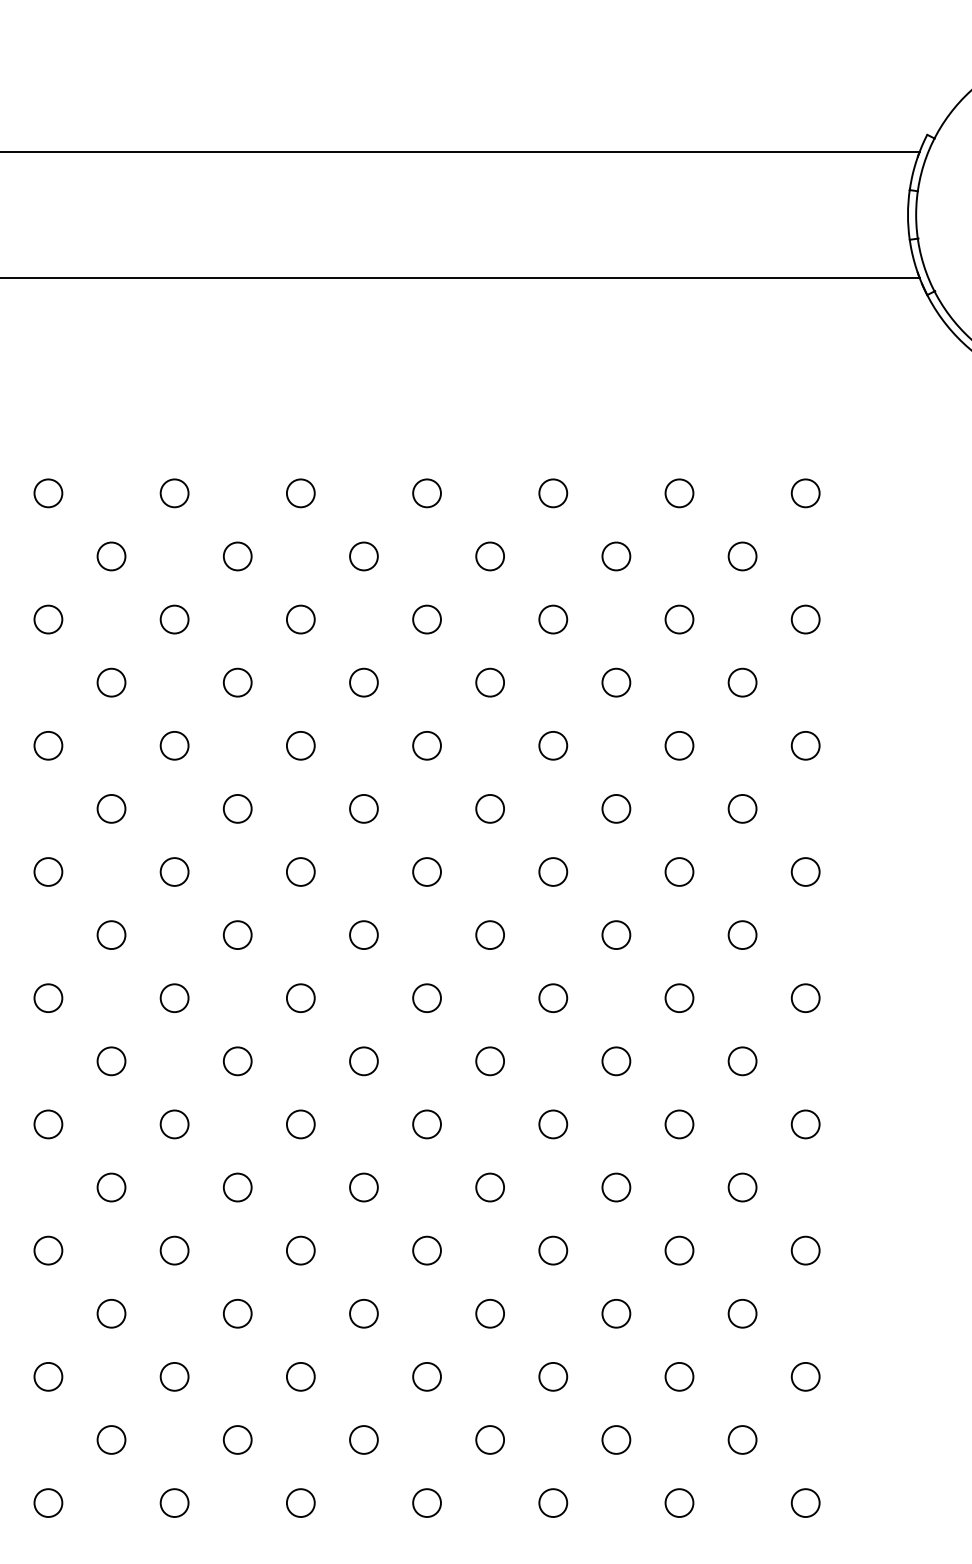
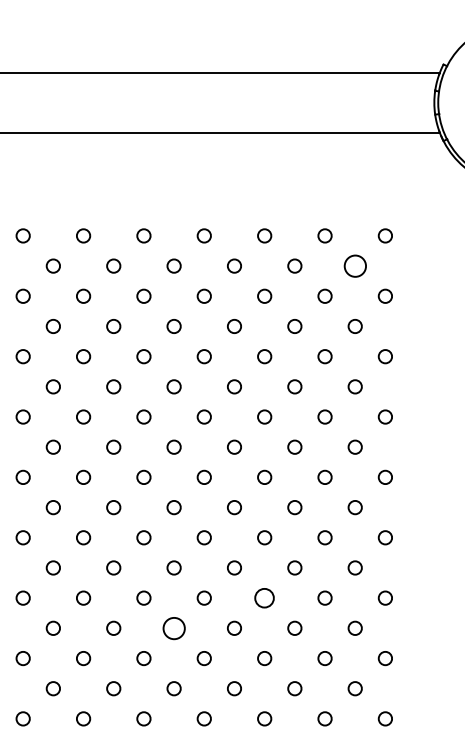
circle: (741, 555) -> (354, 265), size x1.6
circle: (552, 1249) -> (264, 597), size x1.4
circle: (362, 1311) -> (173, 627), size x1.6

